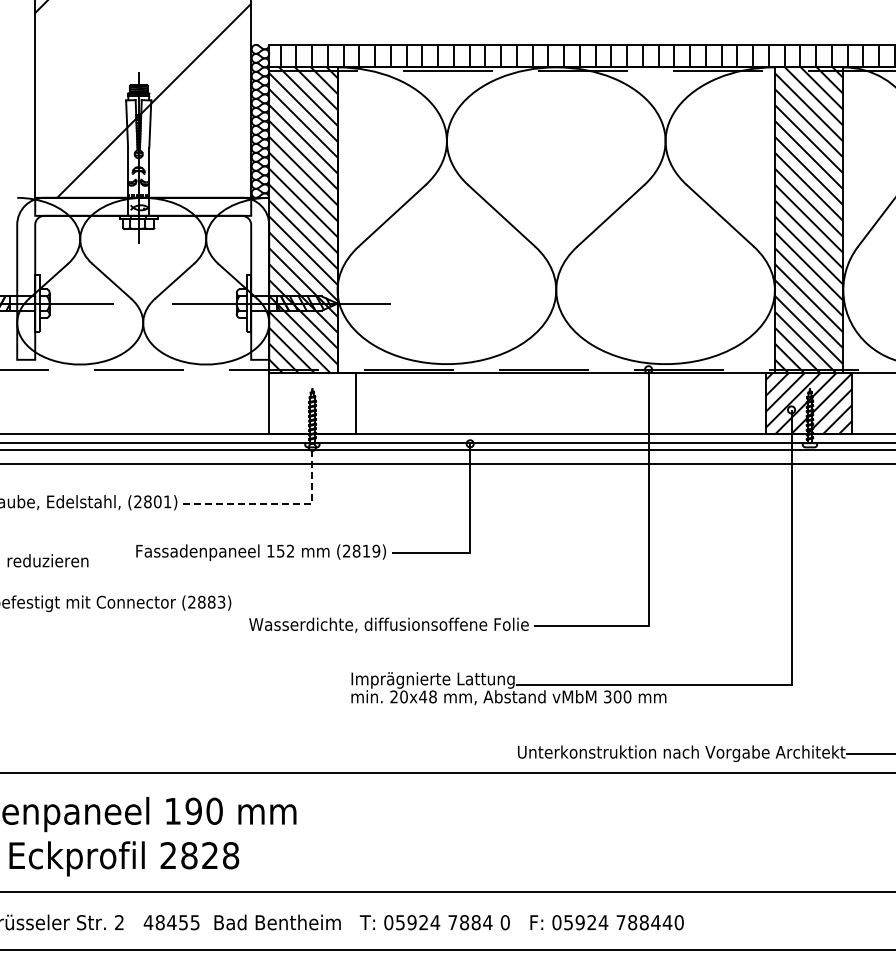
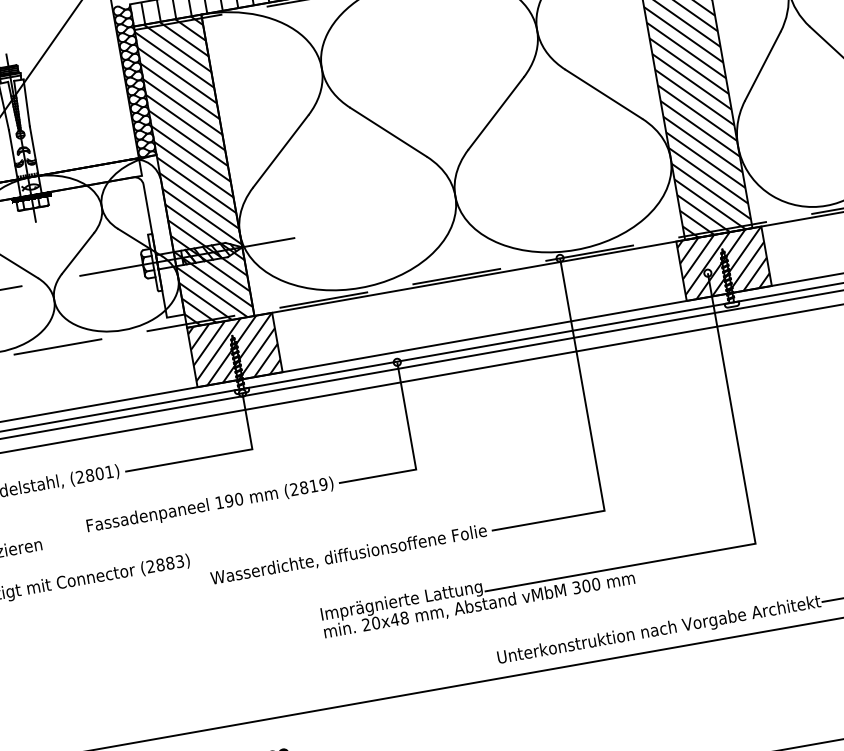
hatch: (312, 403) -> (234, 350), added
line: (276, 504) -> (217, 455), dashed -> solid
text: (285, 550) -> (233, 499), 152 -> 190

